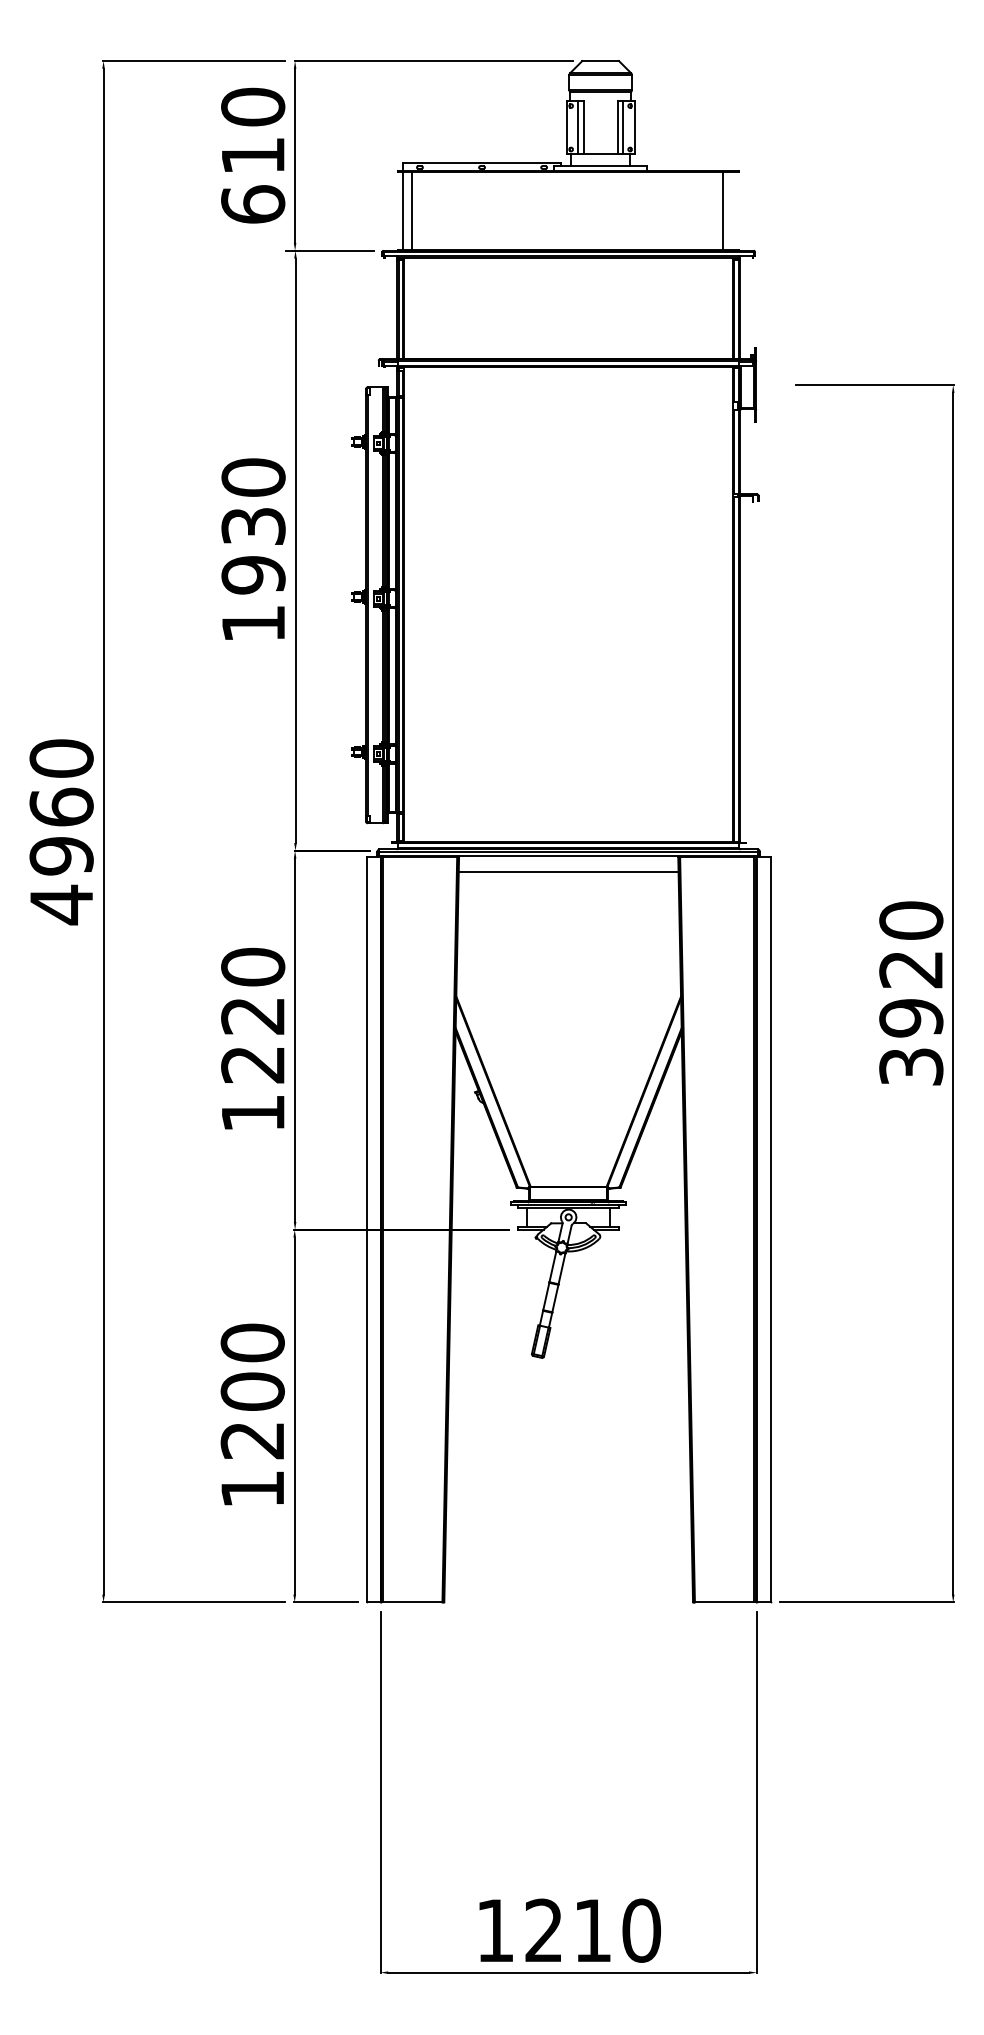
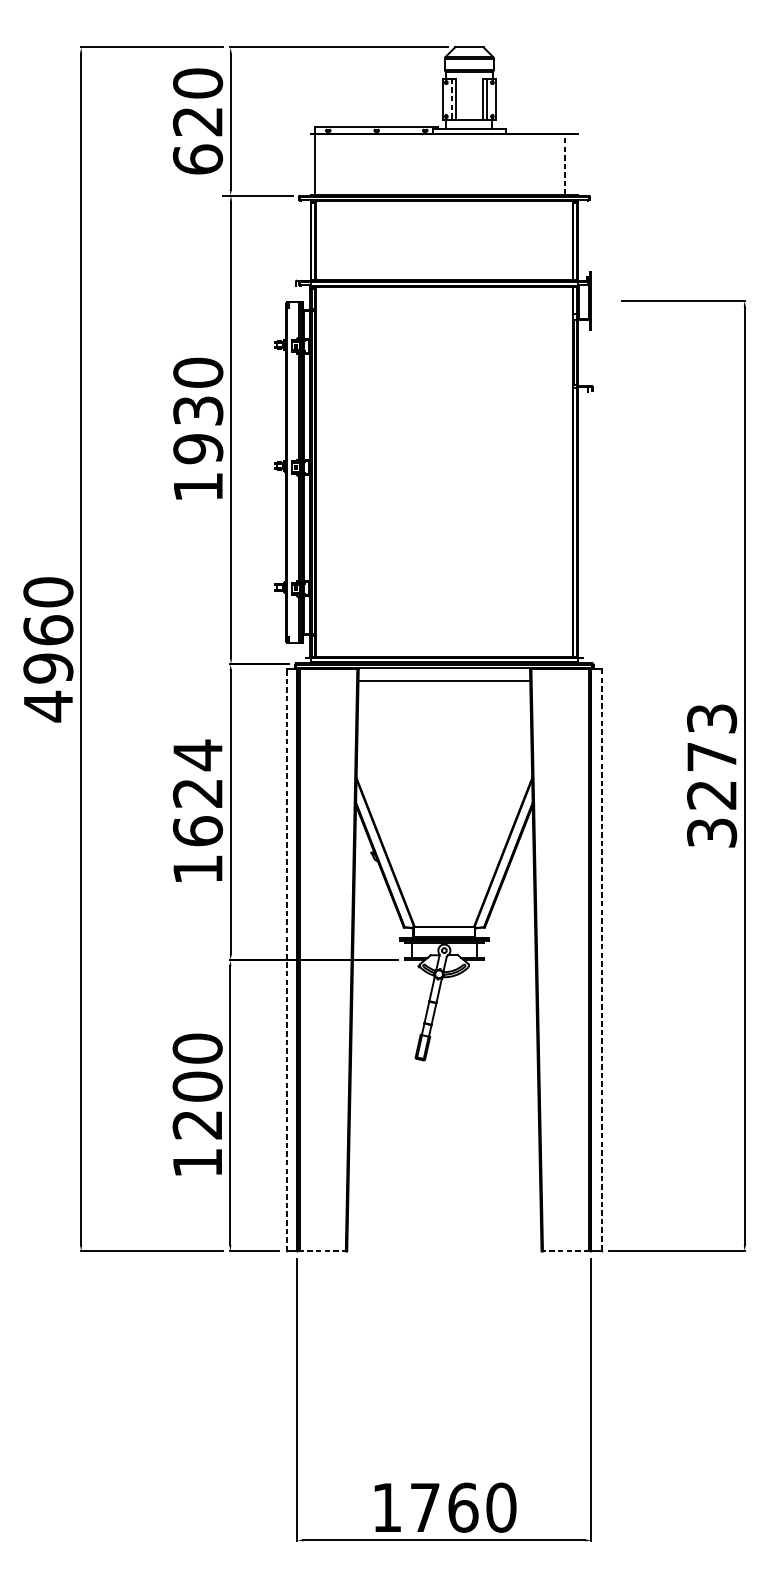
line: (578, 127) -> (452, 99), solid -> dashed
text: (252, 156) -> (197, 122), 610 -> 620
line: (411, 210) -> (321, 164), removed
line: (722, 211) -> (564, 165), solid -> dashed
text: (911, 969) -> (712, 757), 3920 -> 3273
text: (253, 1015) -> (198, 792), 1220 -> 1624
line: (366, 1229) -> (286, 960), solid -> dashed
line: (770, 1229) -> (602, 960), solid -> dashed
line: (413, 1602) -> (323, 1251), solid -> dashed
line: (723, 1602) -> (565, 1251), solid -> dashed
text: (568, 1930) -> (444, 1507), 1210 -> 1760

